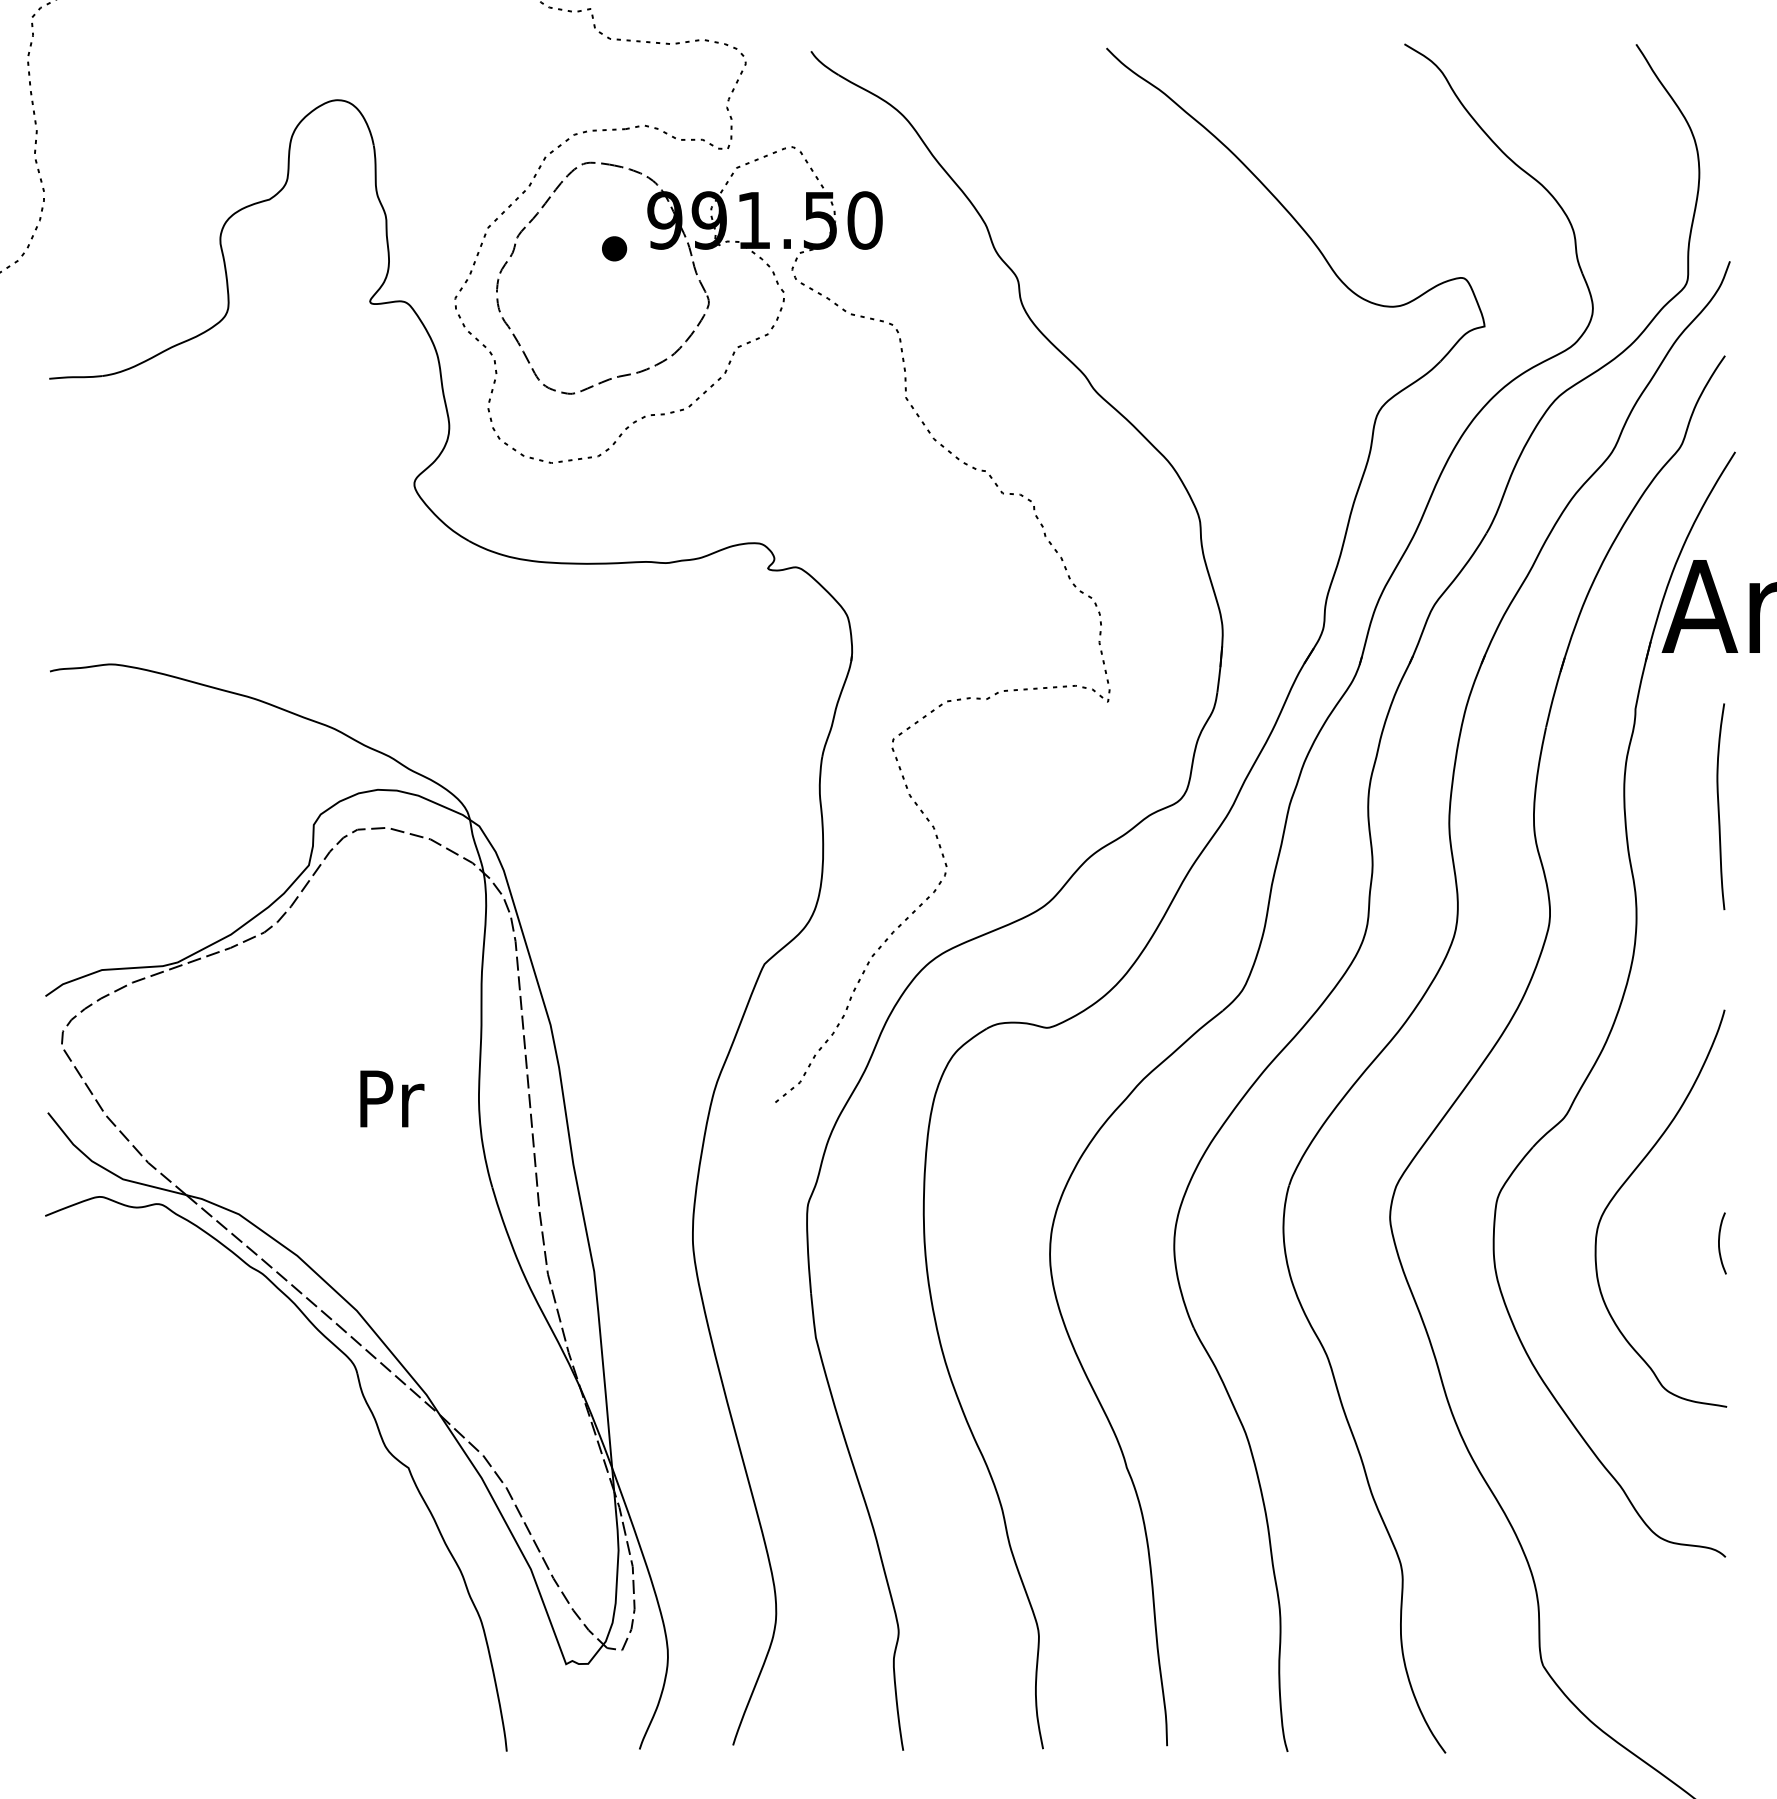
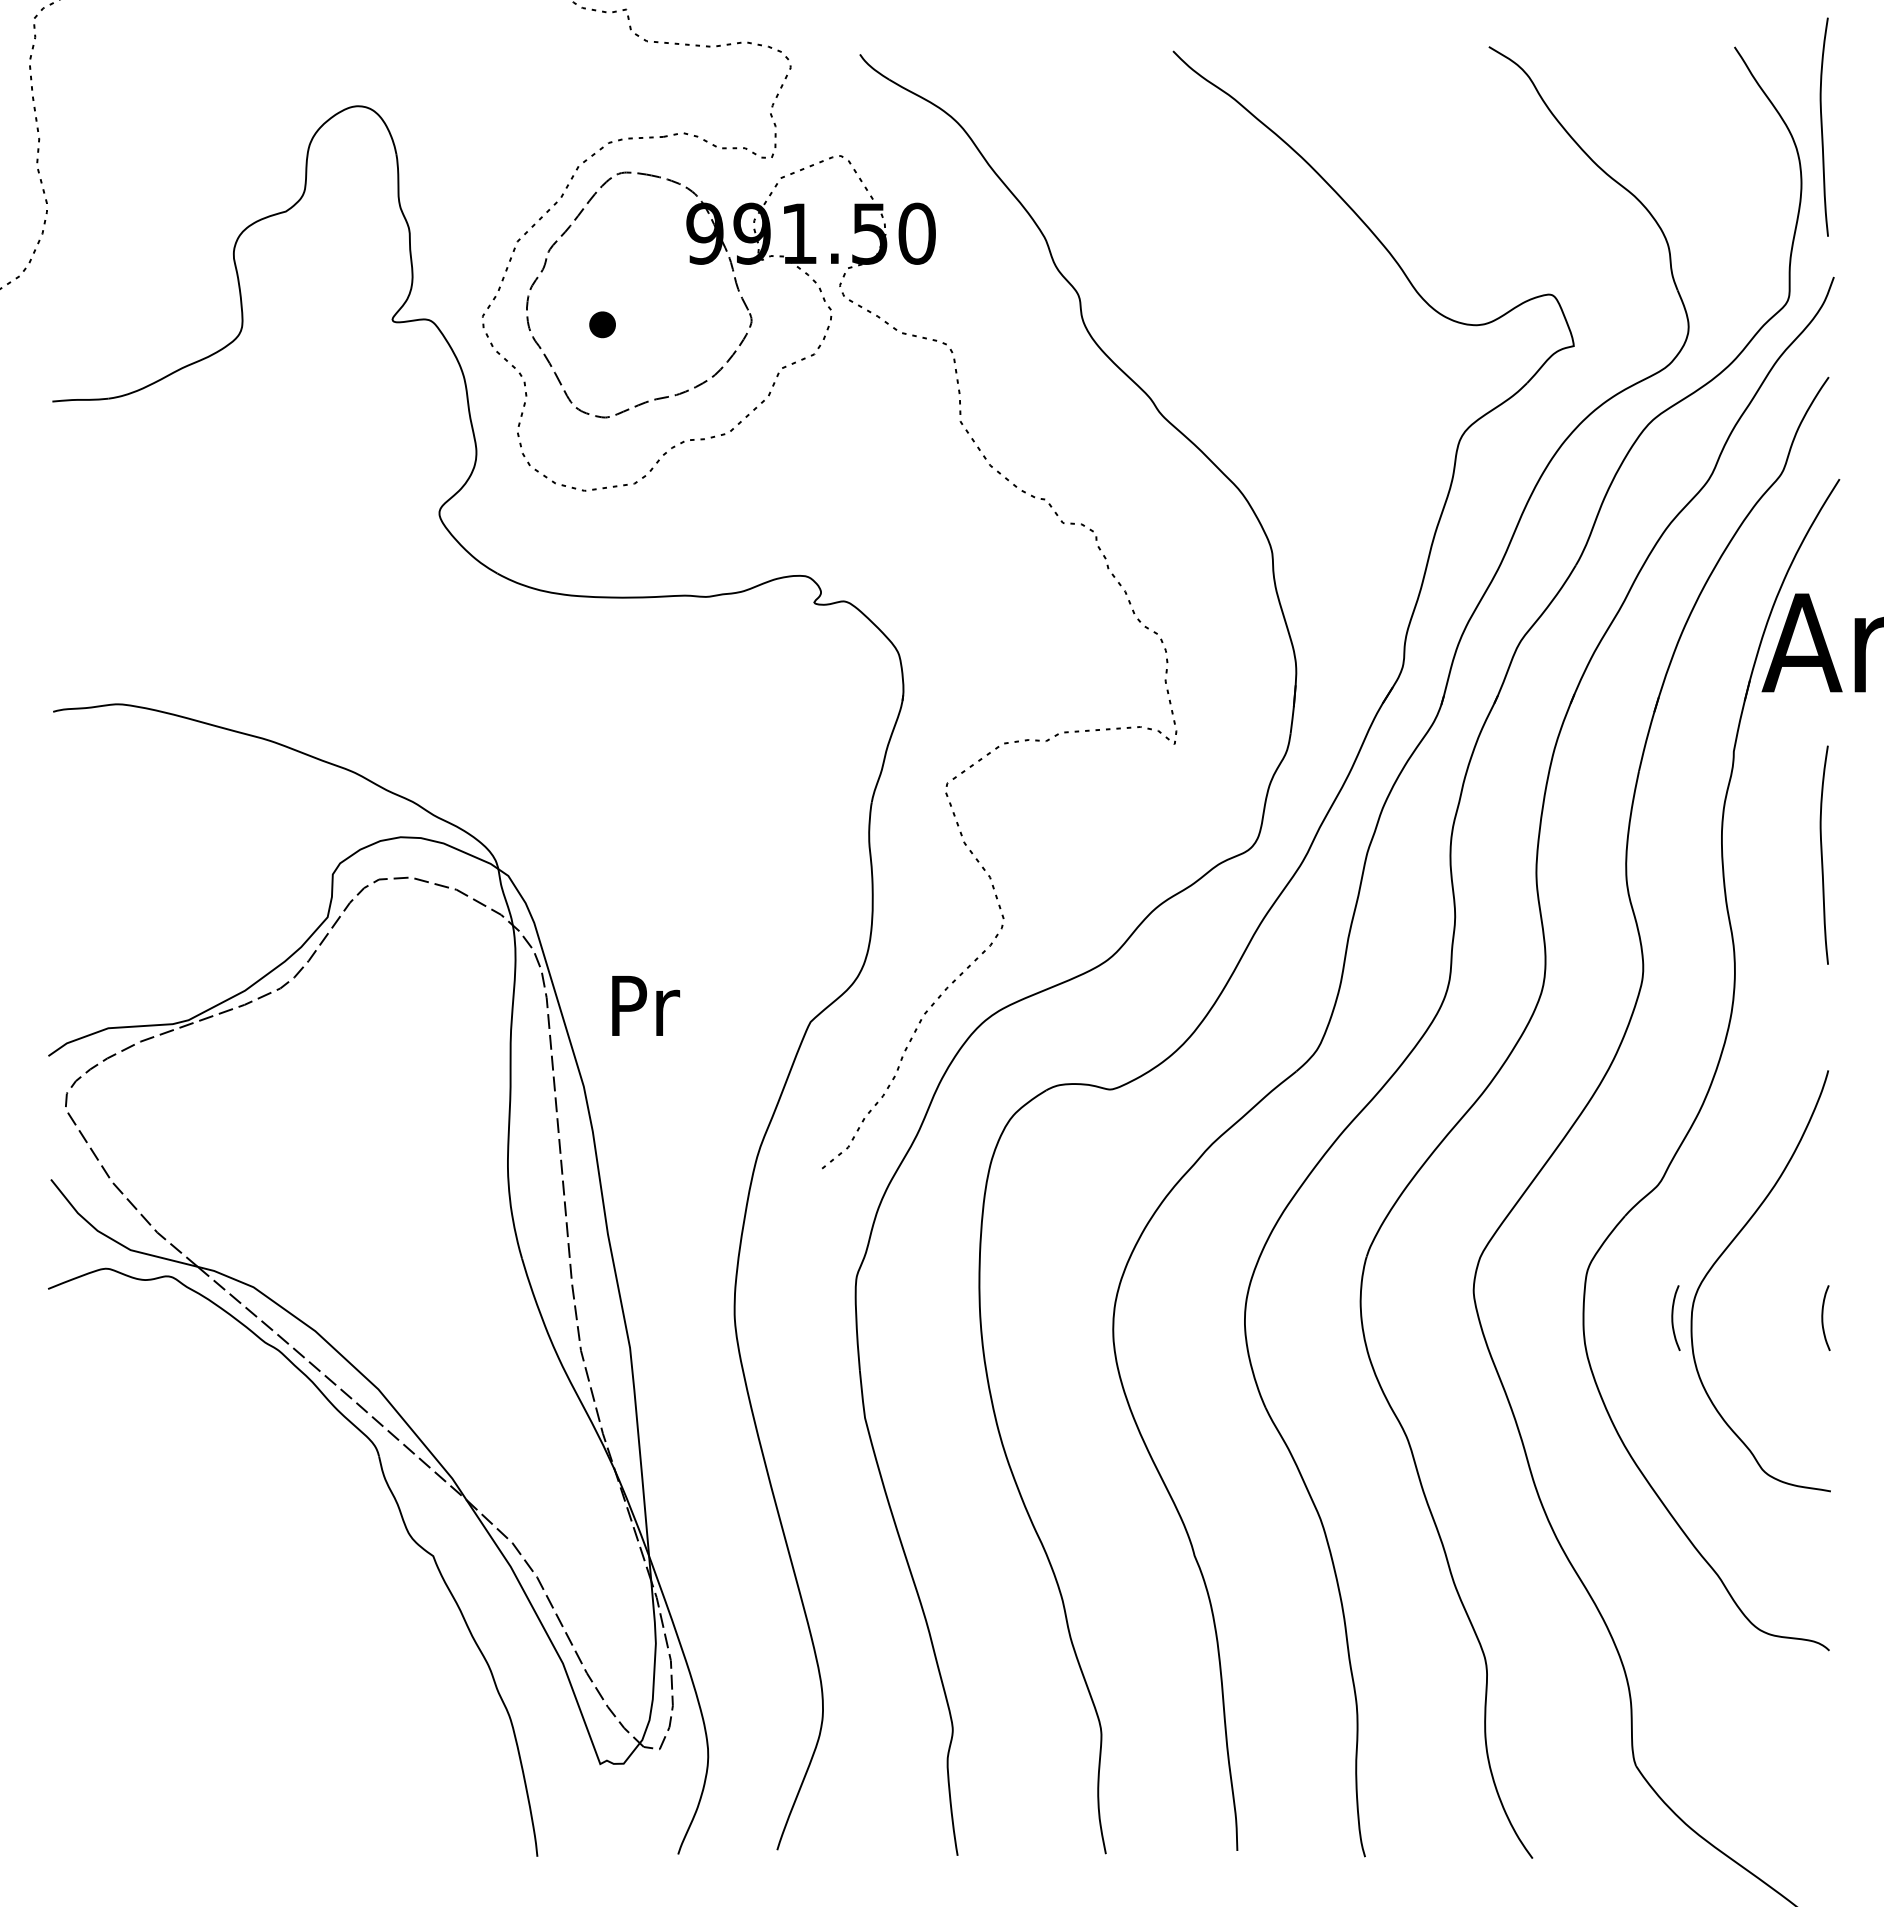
curve: (1719, 119) -> (1822, 126), added
part: (614, 248) -> (602, 324), moved
text: (392, 1098) -> (646, 1005), moved
curve: (1578, 1242) -> (1673, 1317), added

